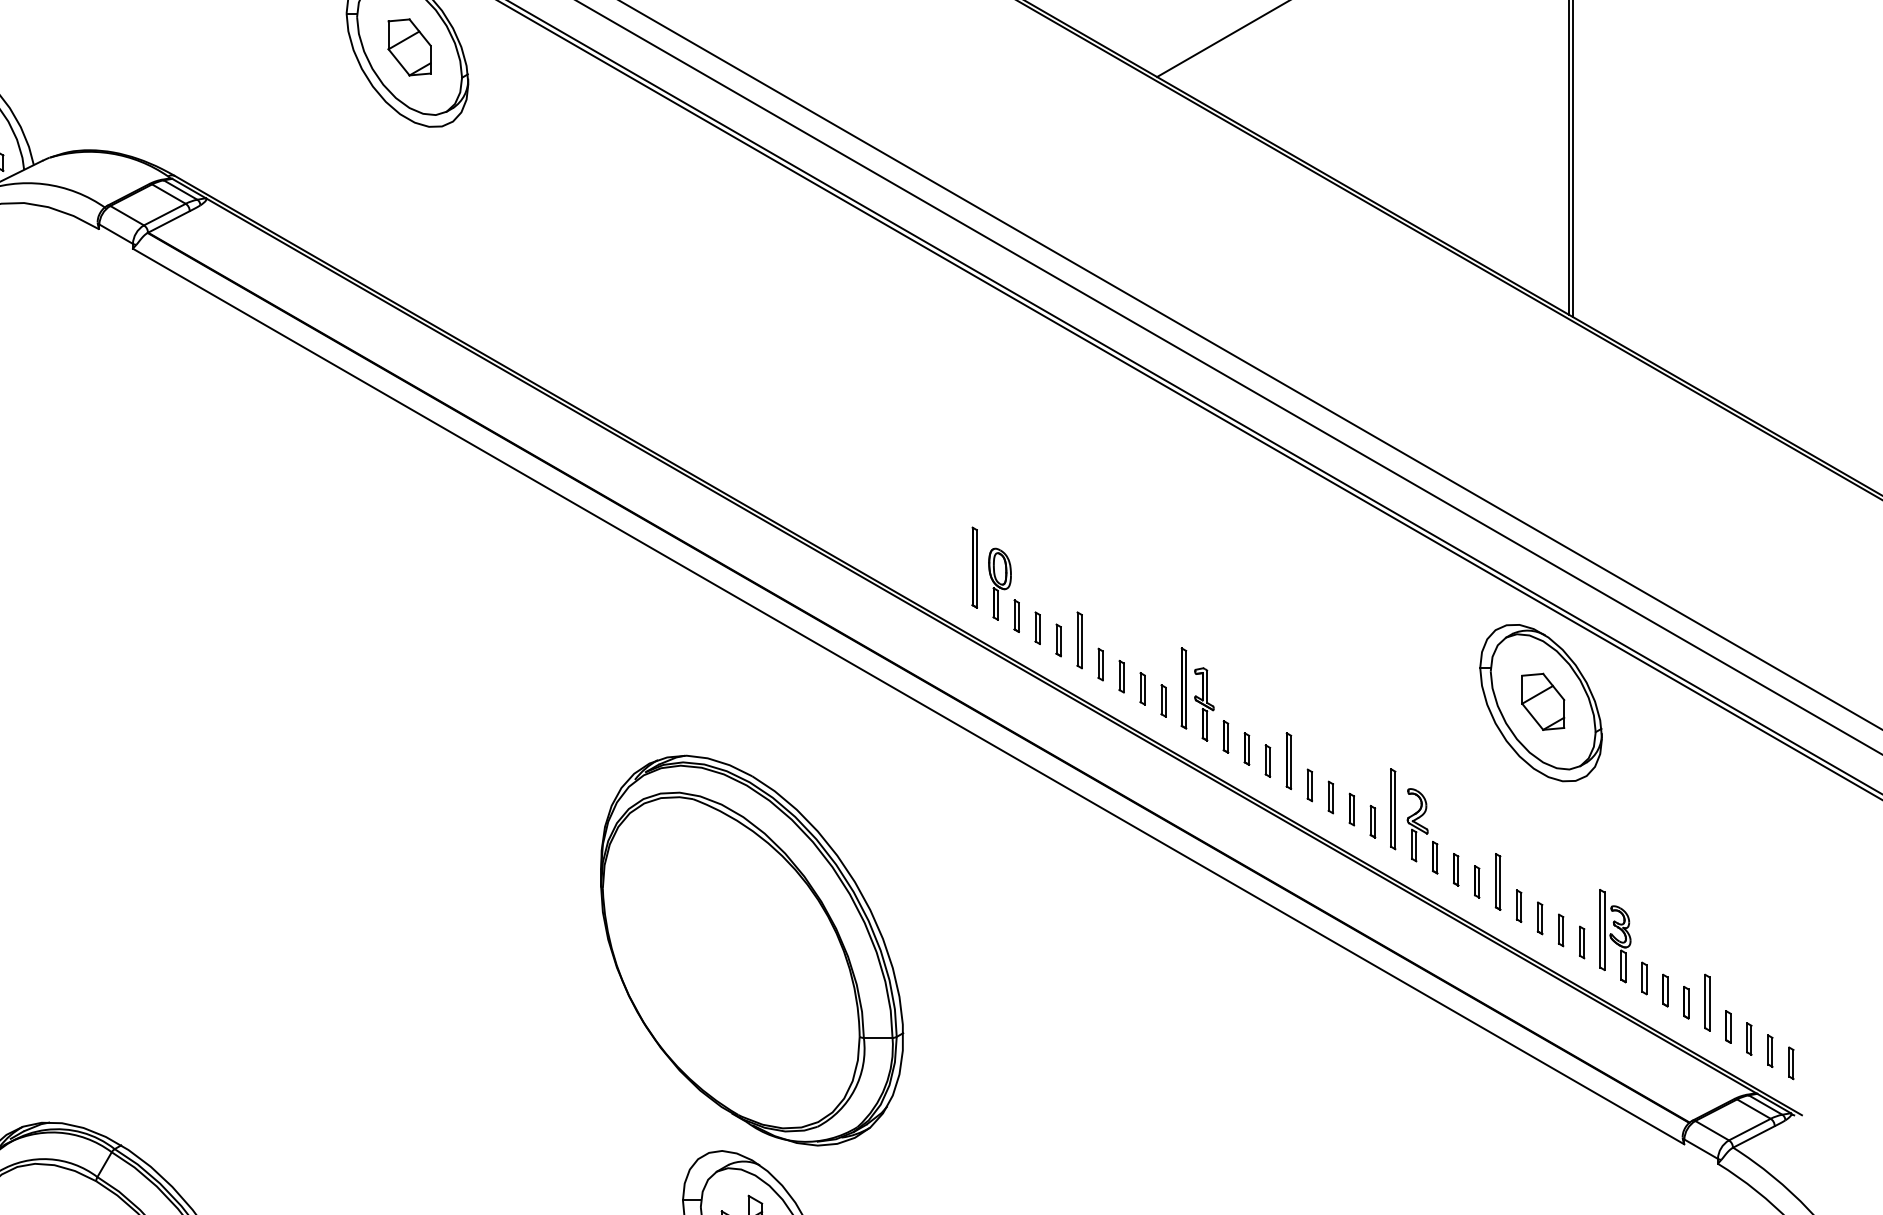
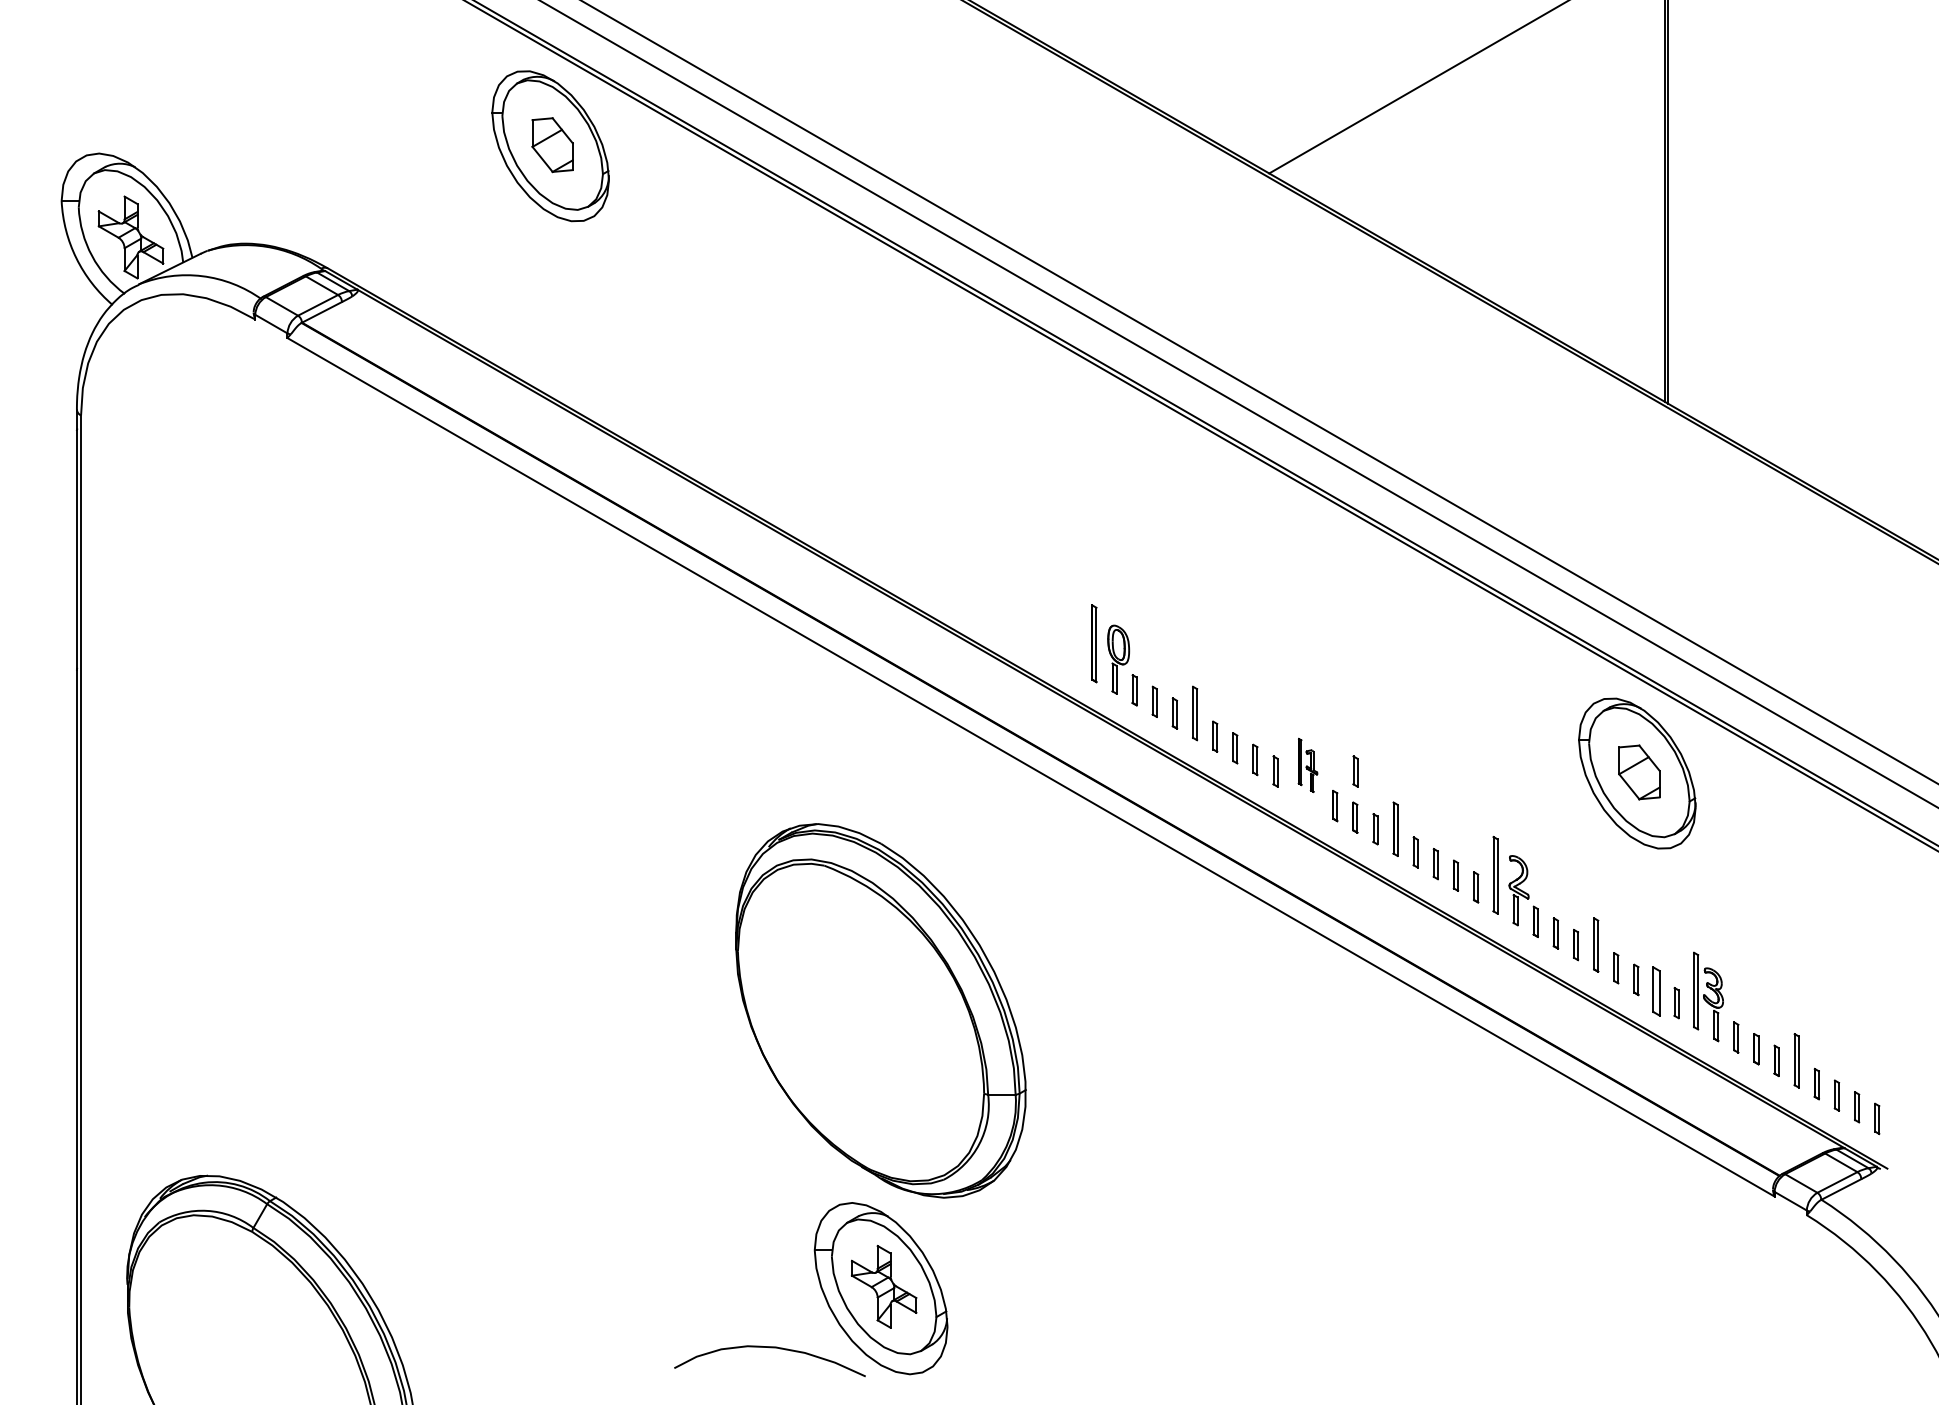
part: (1197, 694) -> (1307, 765), size x0.6
part: (1247, 700) -> (1355, 771), added
part: (1561, 930) -> (1656, 991), size x1.6

